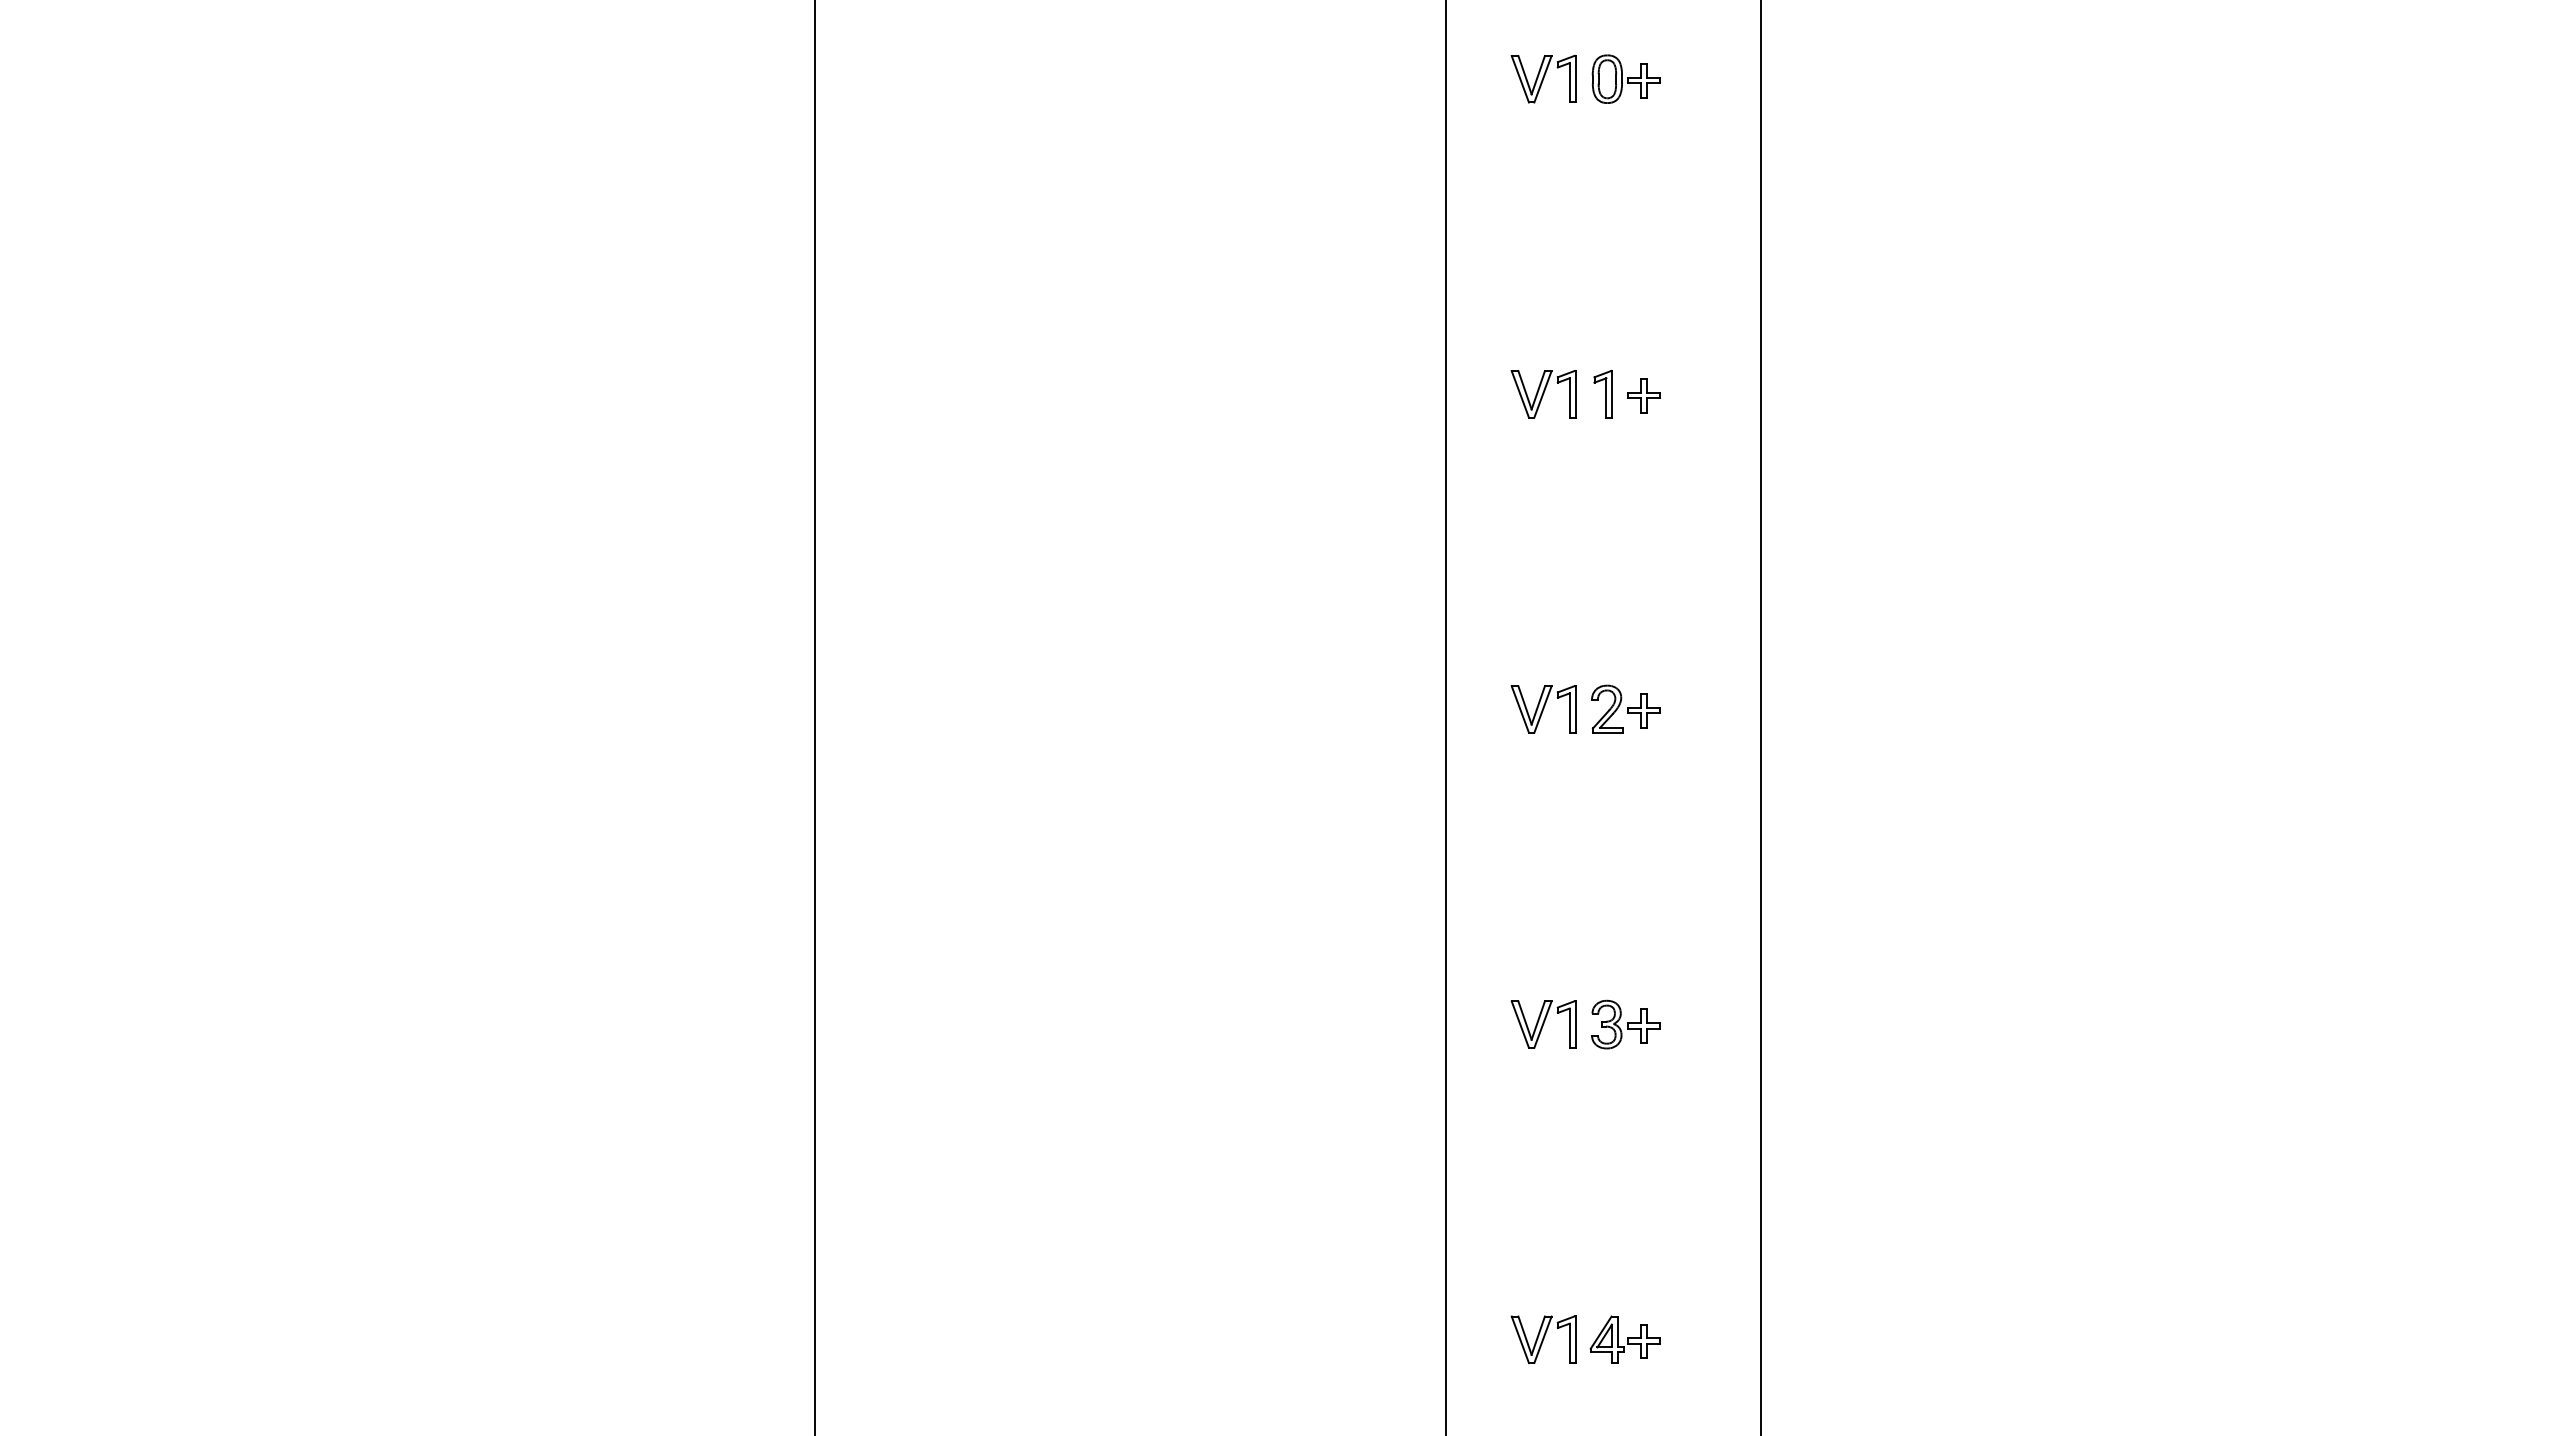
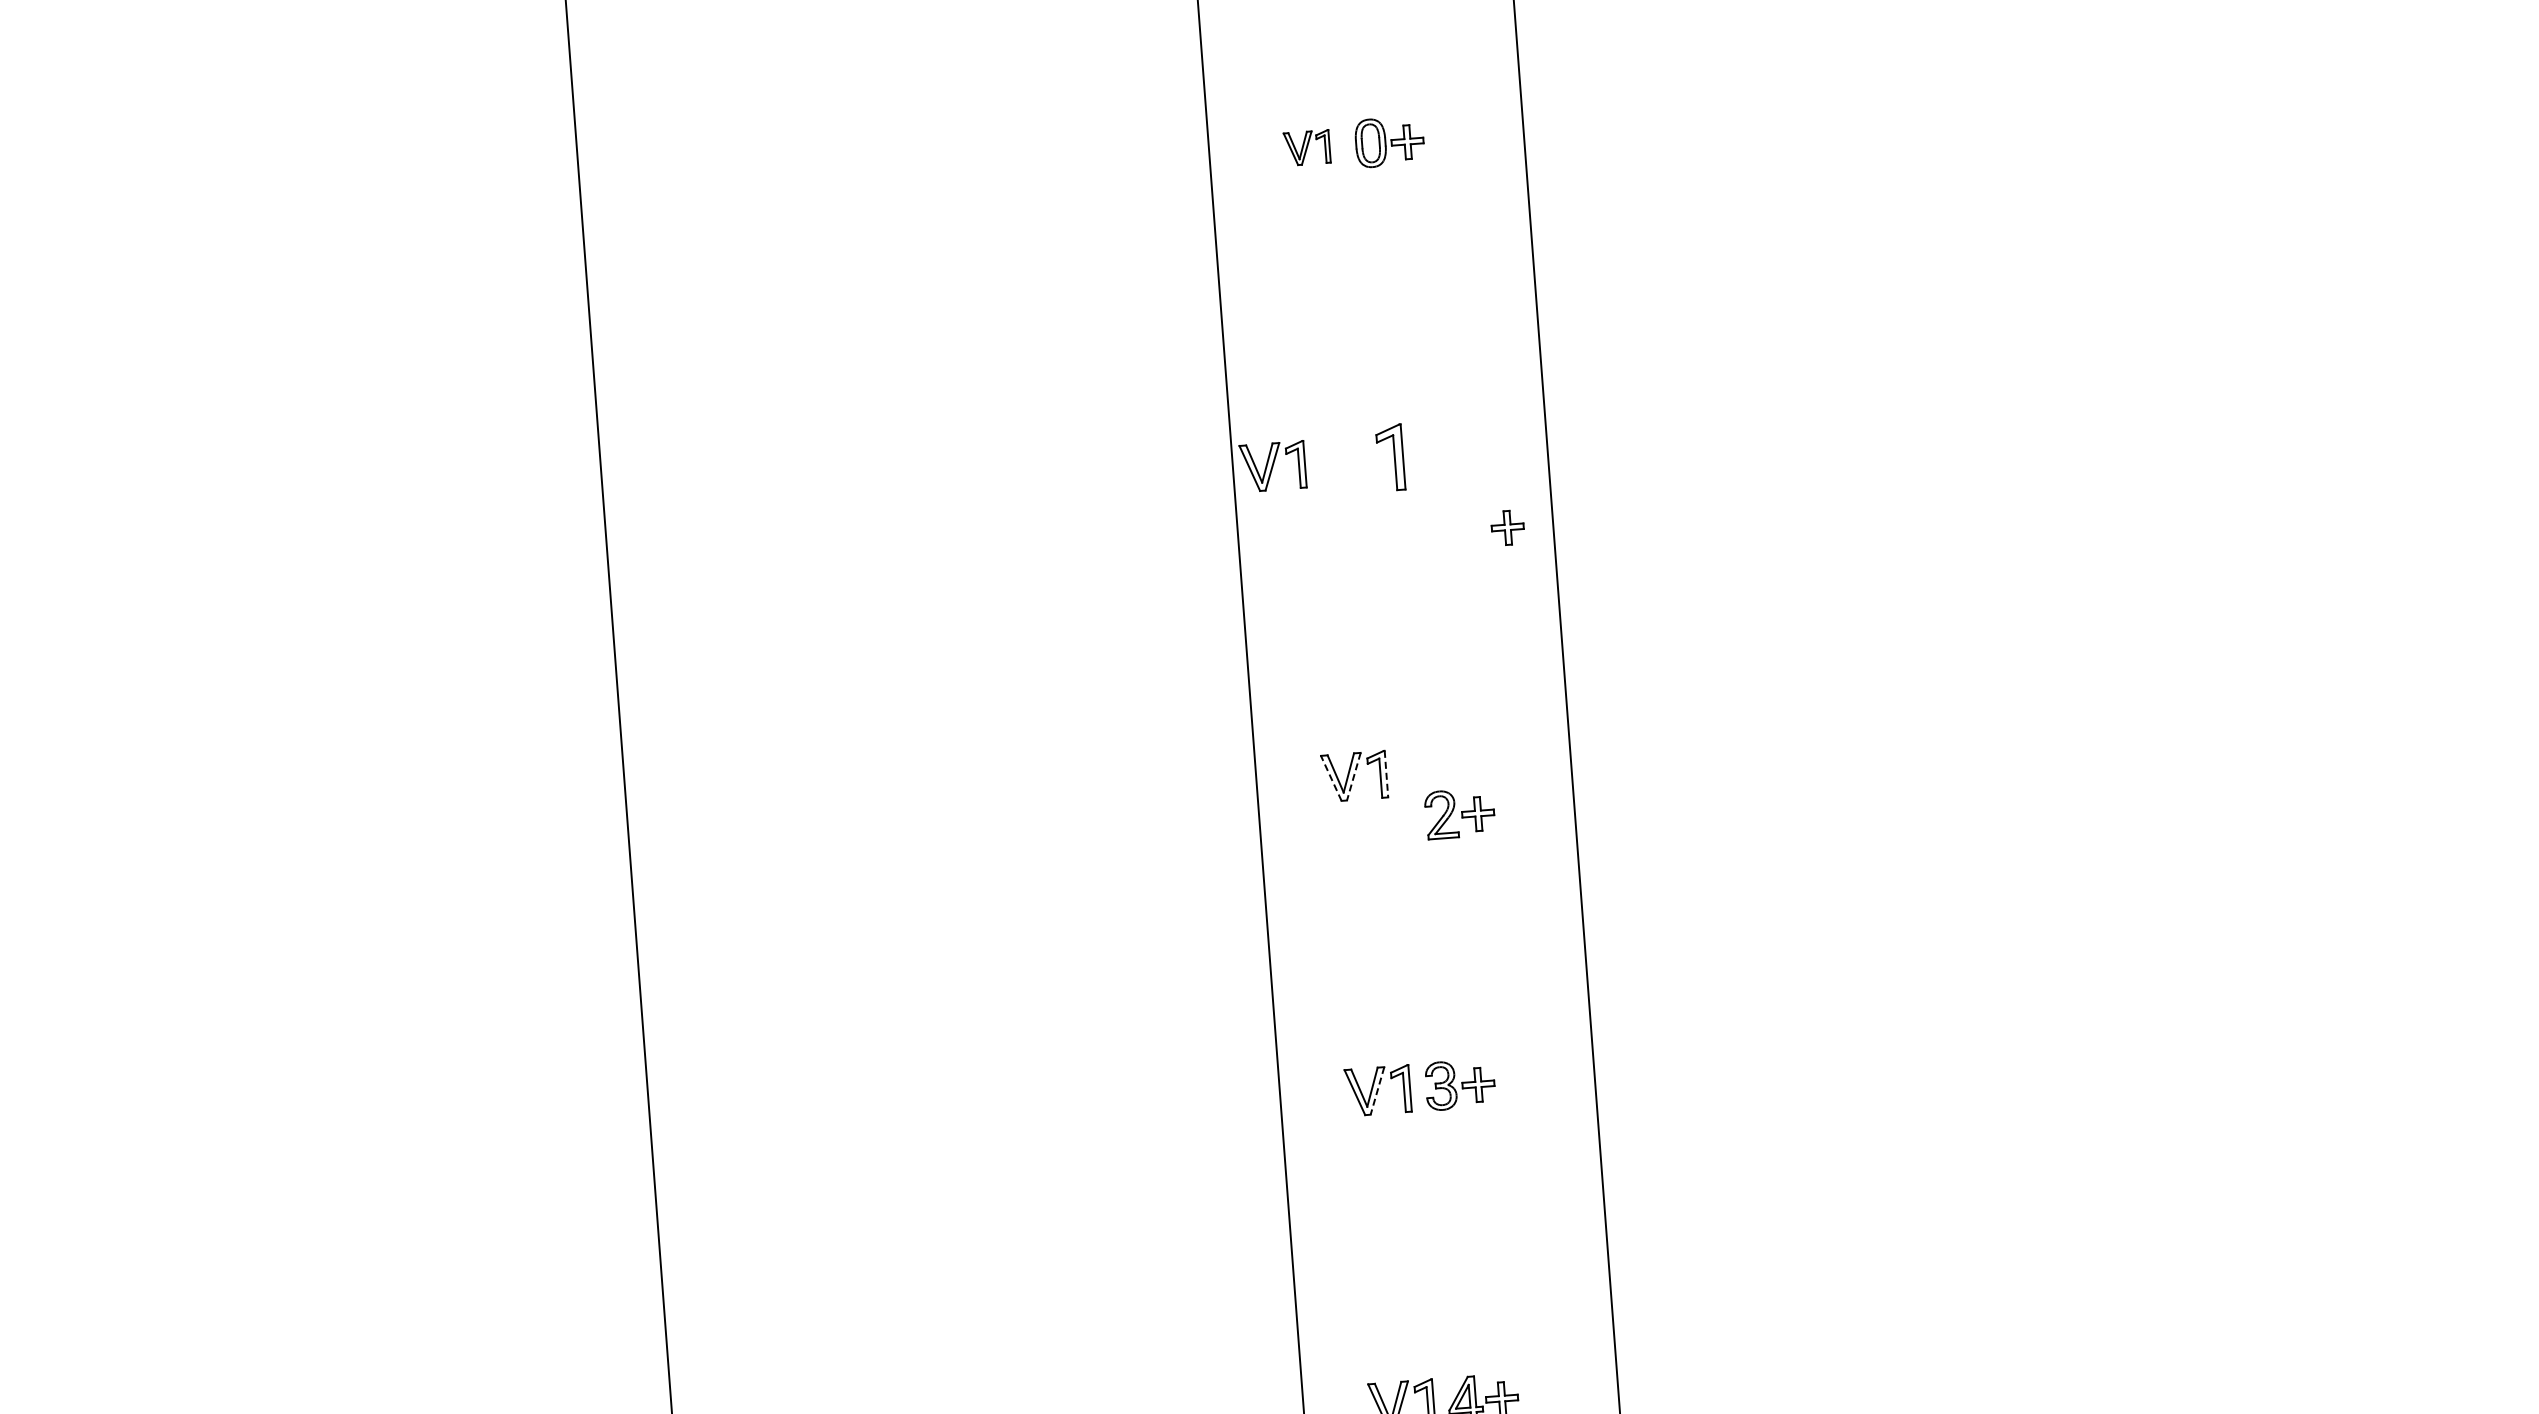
part: (1543, 78) -> (1307, 147), size x0.7
part: (1602, 393) -> (1389, 457), size x1.4
part: (1543, 394) -> (1272, 466), moved
part: (1643, 395) -> (1507, 527), moved
part: (1625, 708) -> (1459, 812), moved
line: (1520, 709) -> (1331, 778), solid -> dashed
line: (1542, 709) -> (1353, 776), solid -> dashed
line: (1575, 709) -> (1386, 774), solid -> dashed
line: (1542, 1024) -> (1376, 1090), solid -> dashed

